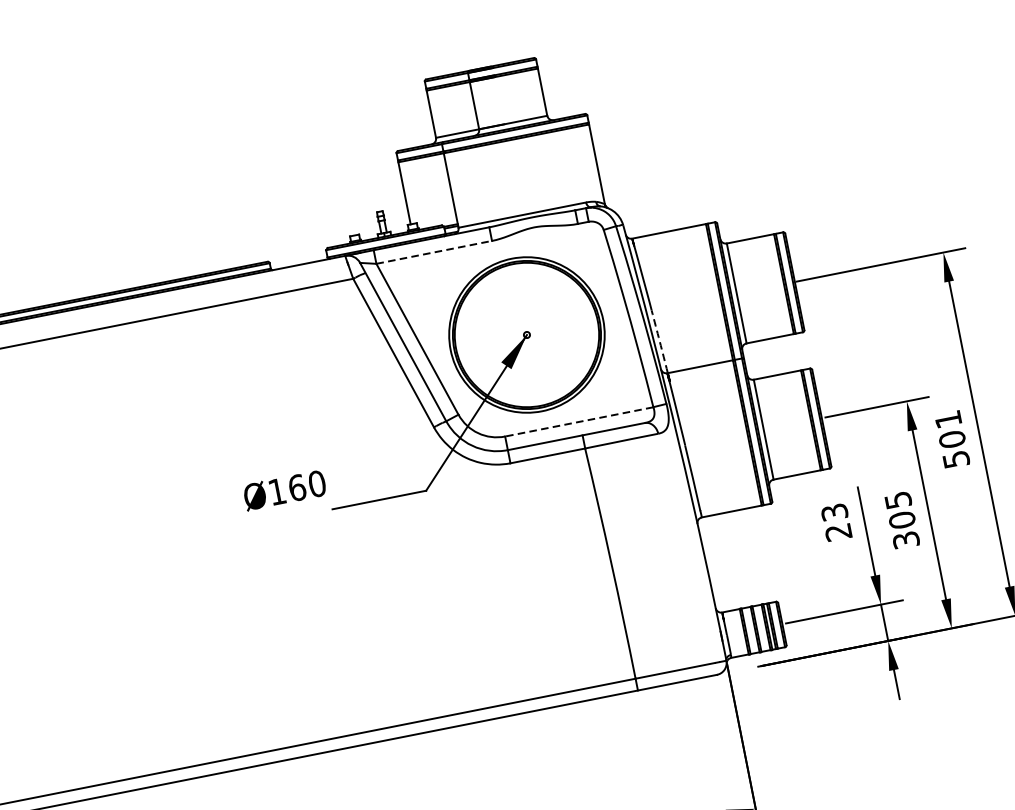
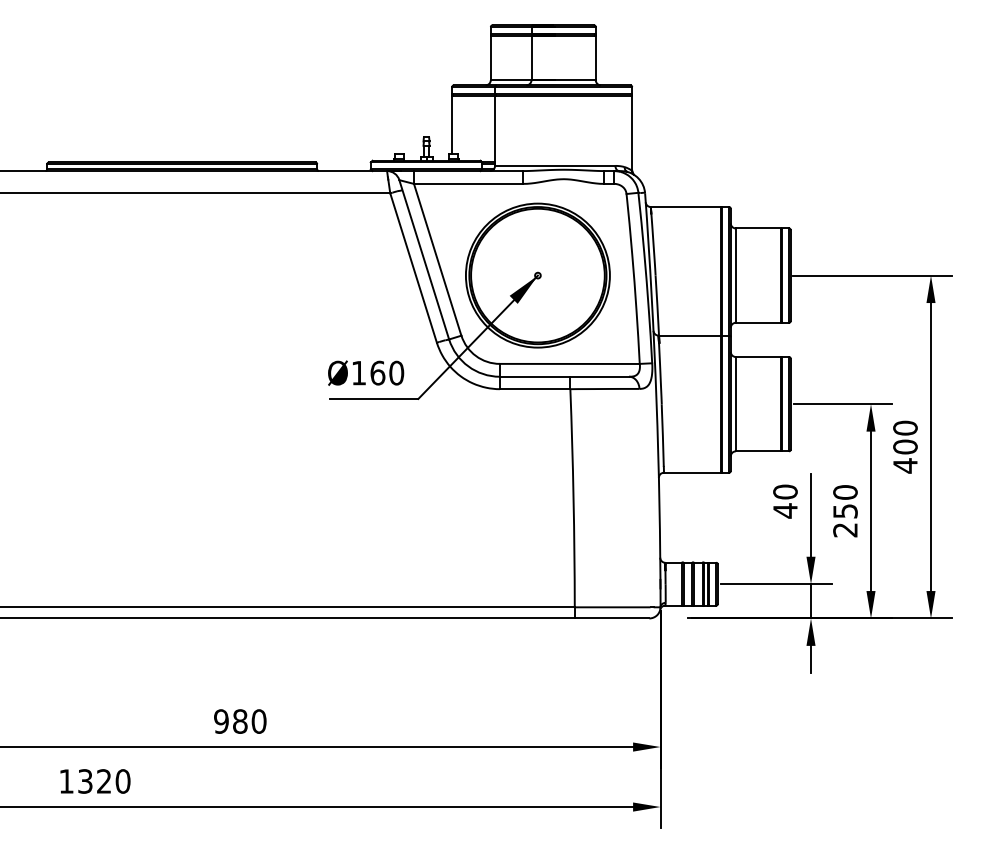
line: (434, 251) -> (468, 183), dashed -> solid
arc: (659, 341) -> (657, 305), dashed -> solid
line: (578, 421) -> (569, 363), dashed -> solid
text: (952, 438) -> (905, 446), 501 -> 400
text: (285, 489) -> (366, 372), moved
text: (902, 520) -> (845, 511), 305 -> 250
text: (836, 522) -> (785, 501), 23 -> 40

